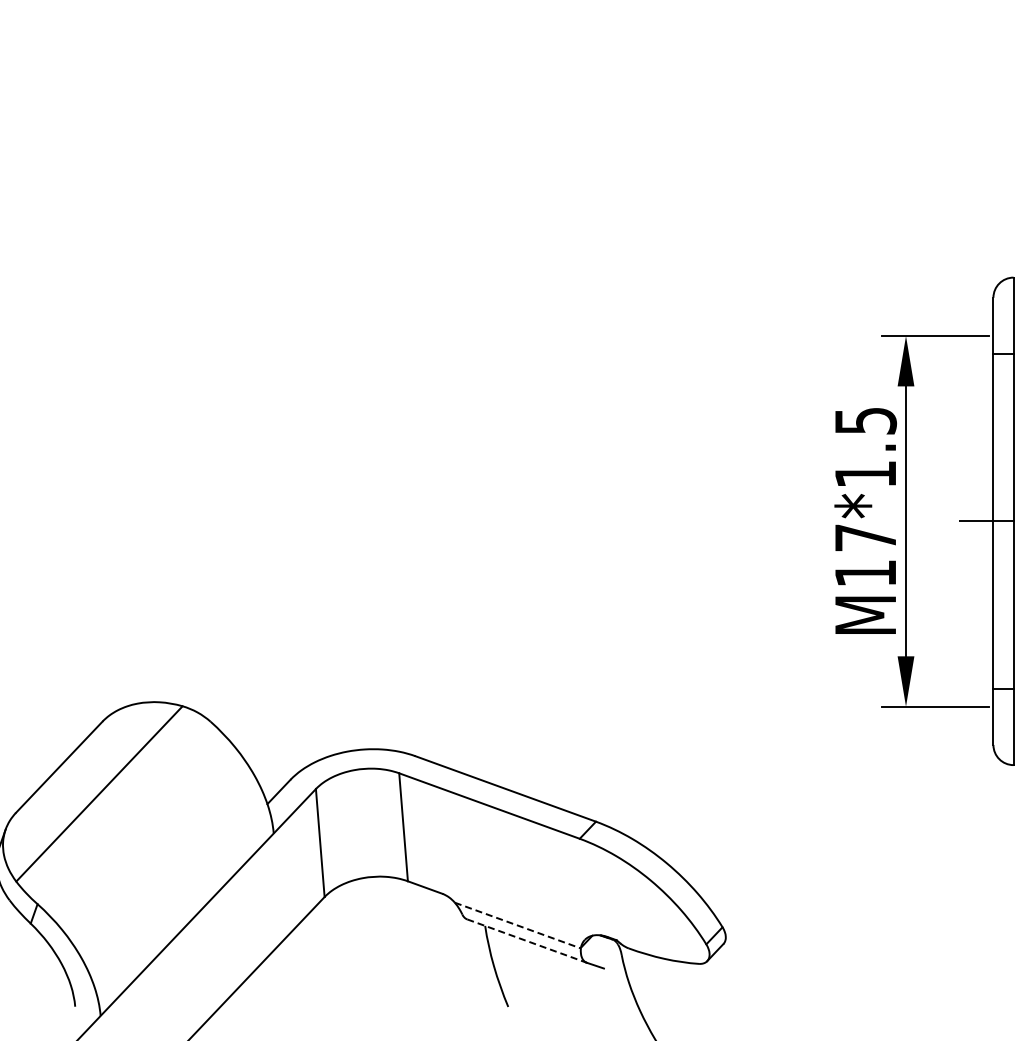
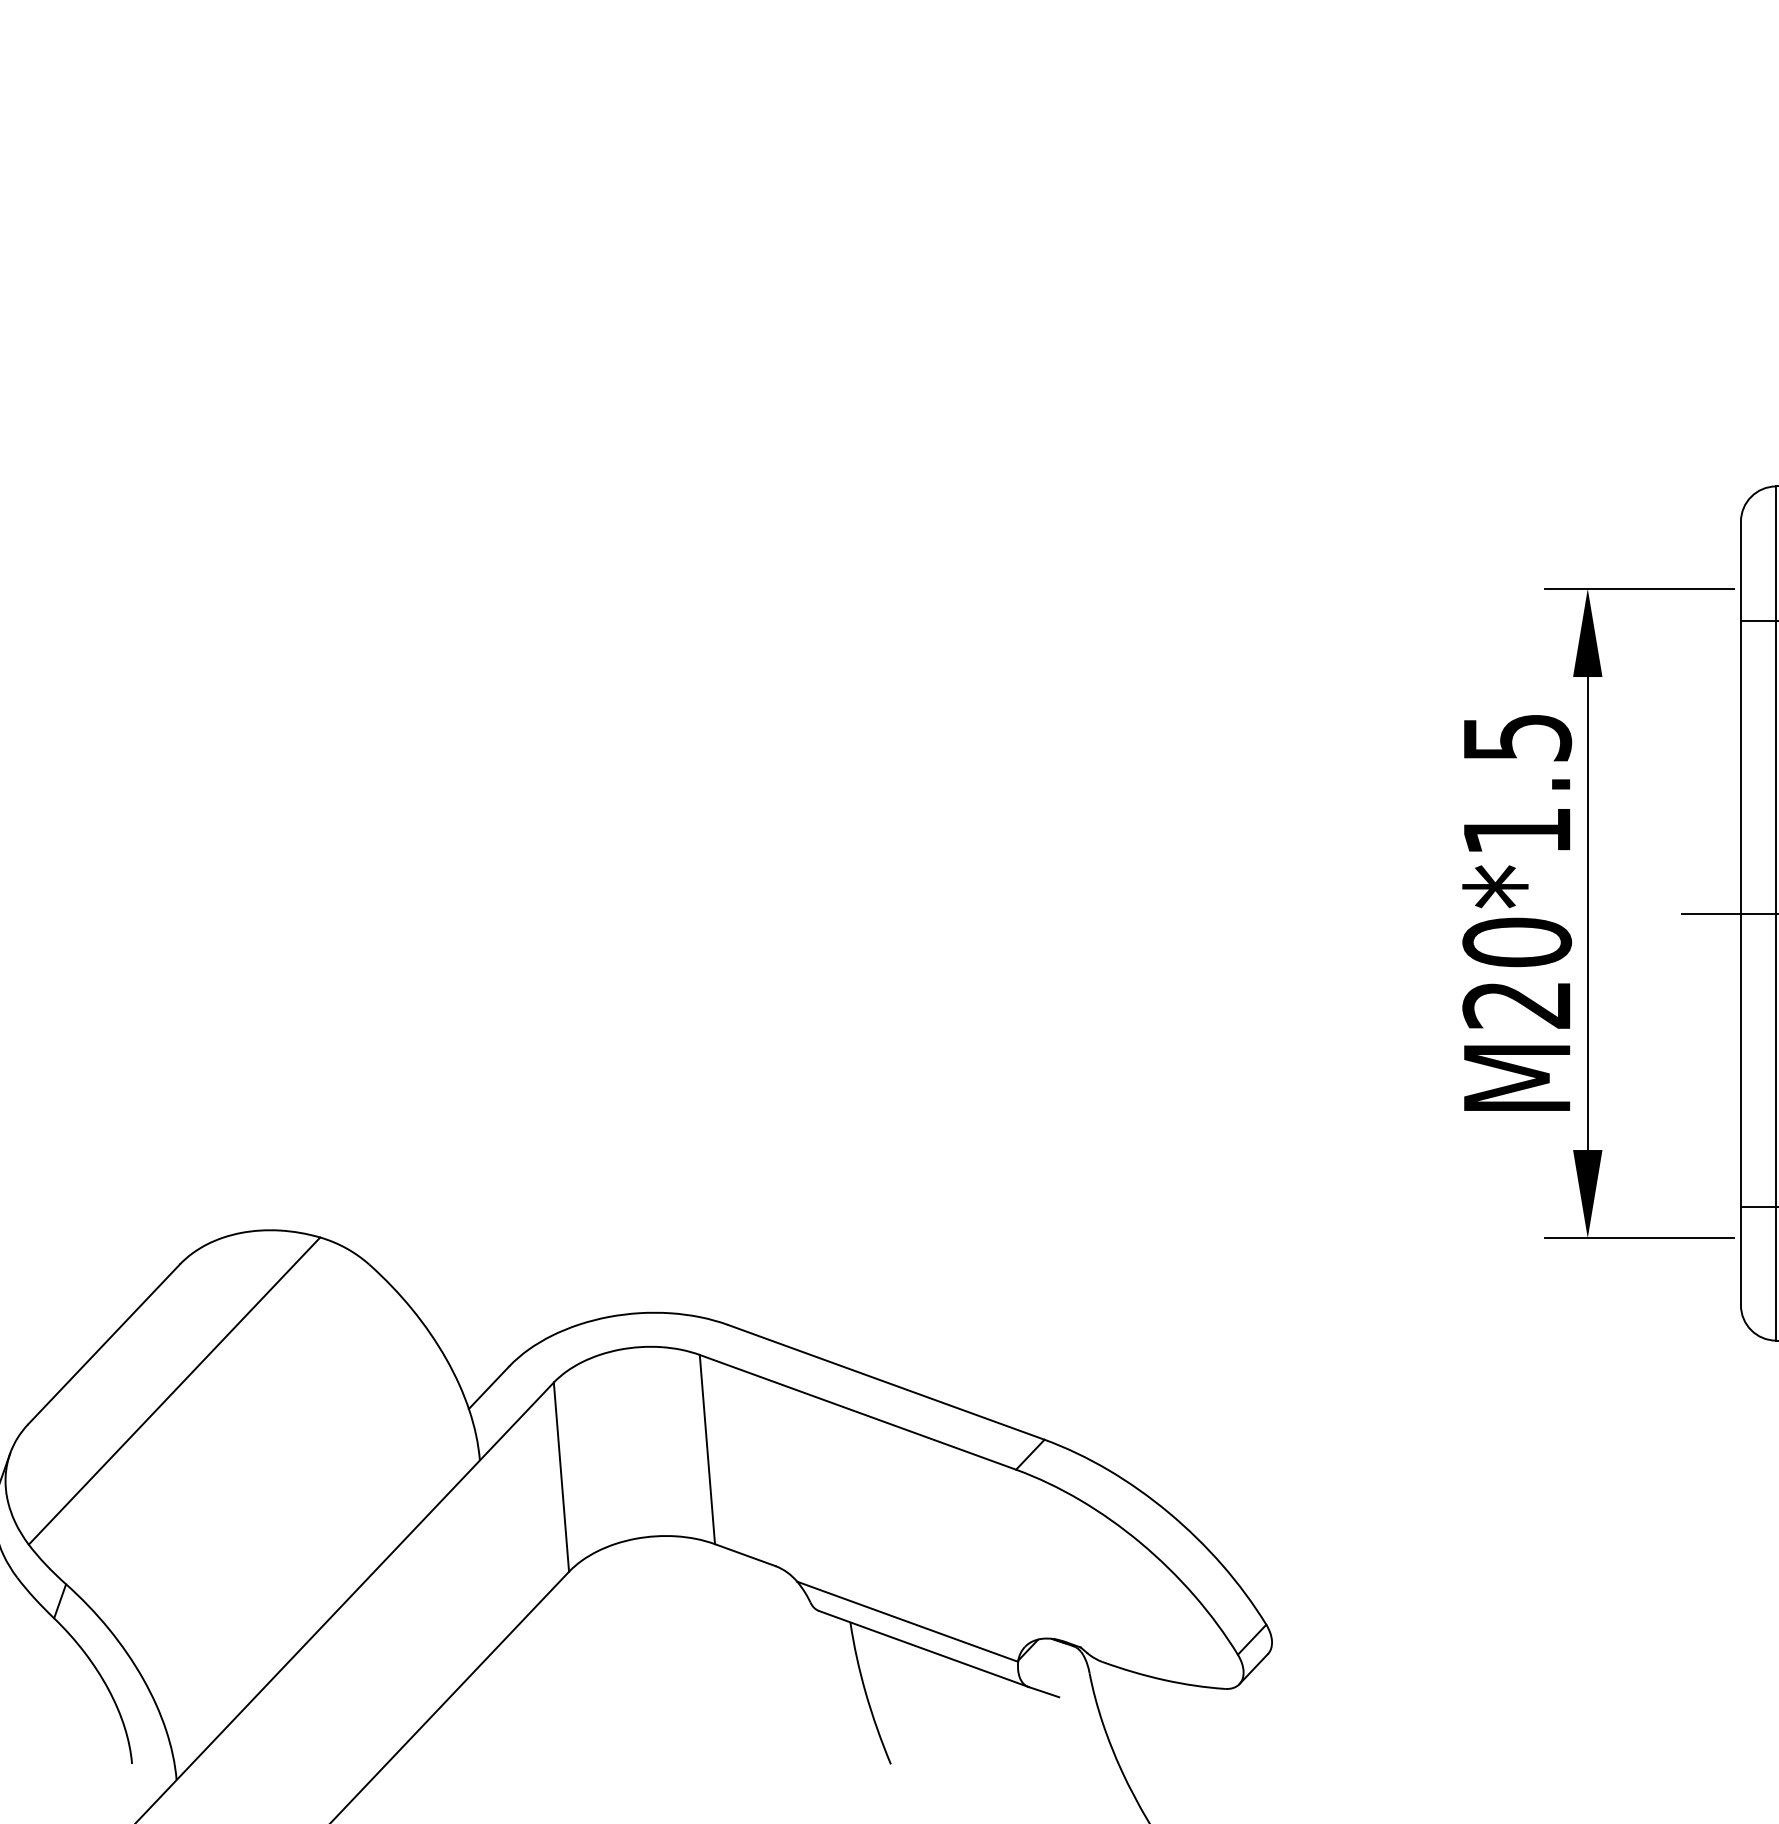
text: (865, 555) -> (1516, 973), M17*1.5 -> M20*1.5
line: (518, 925) -> (908, 1621), dashed -> solid
line: (527, 941) -> (924, 1649), dashed -> solid

